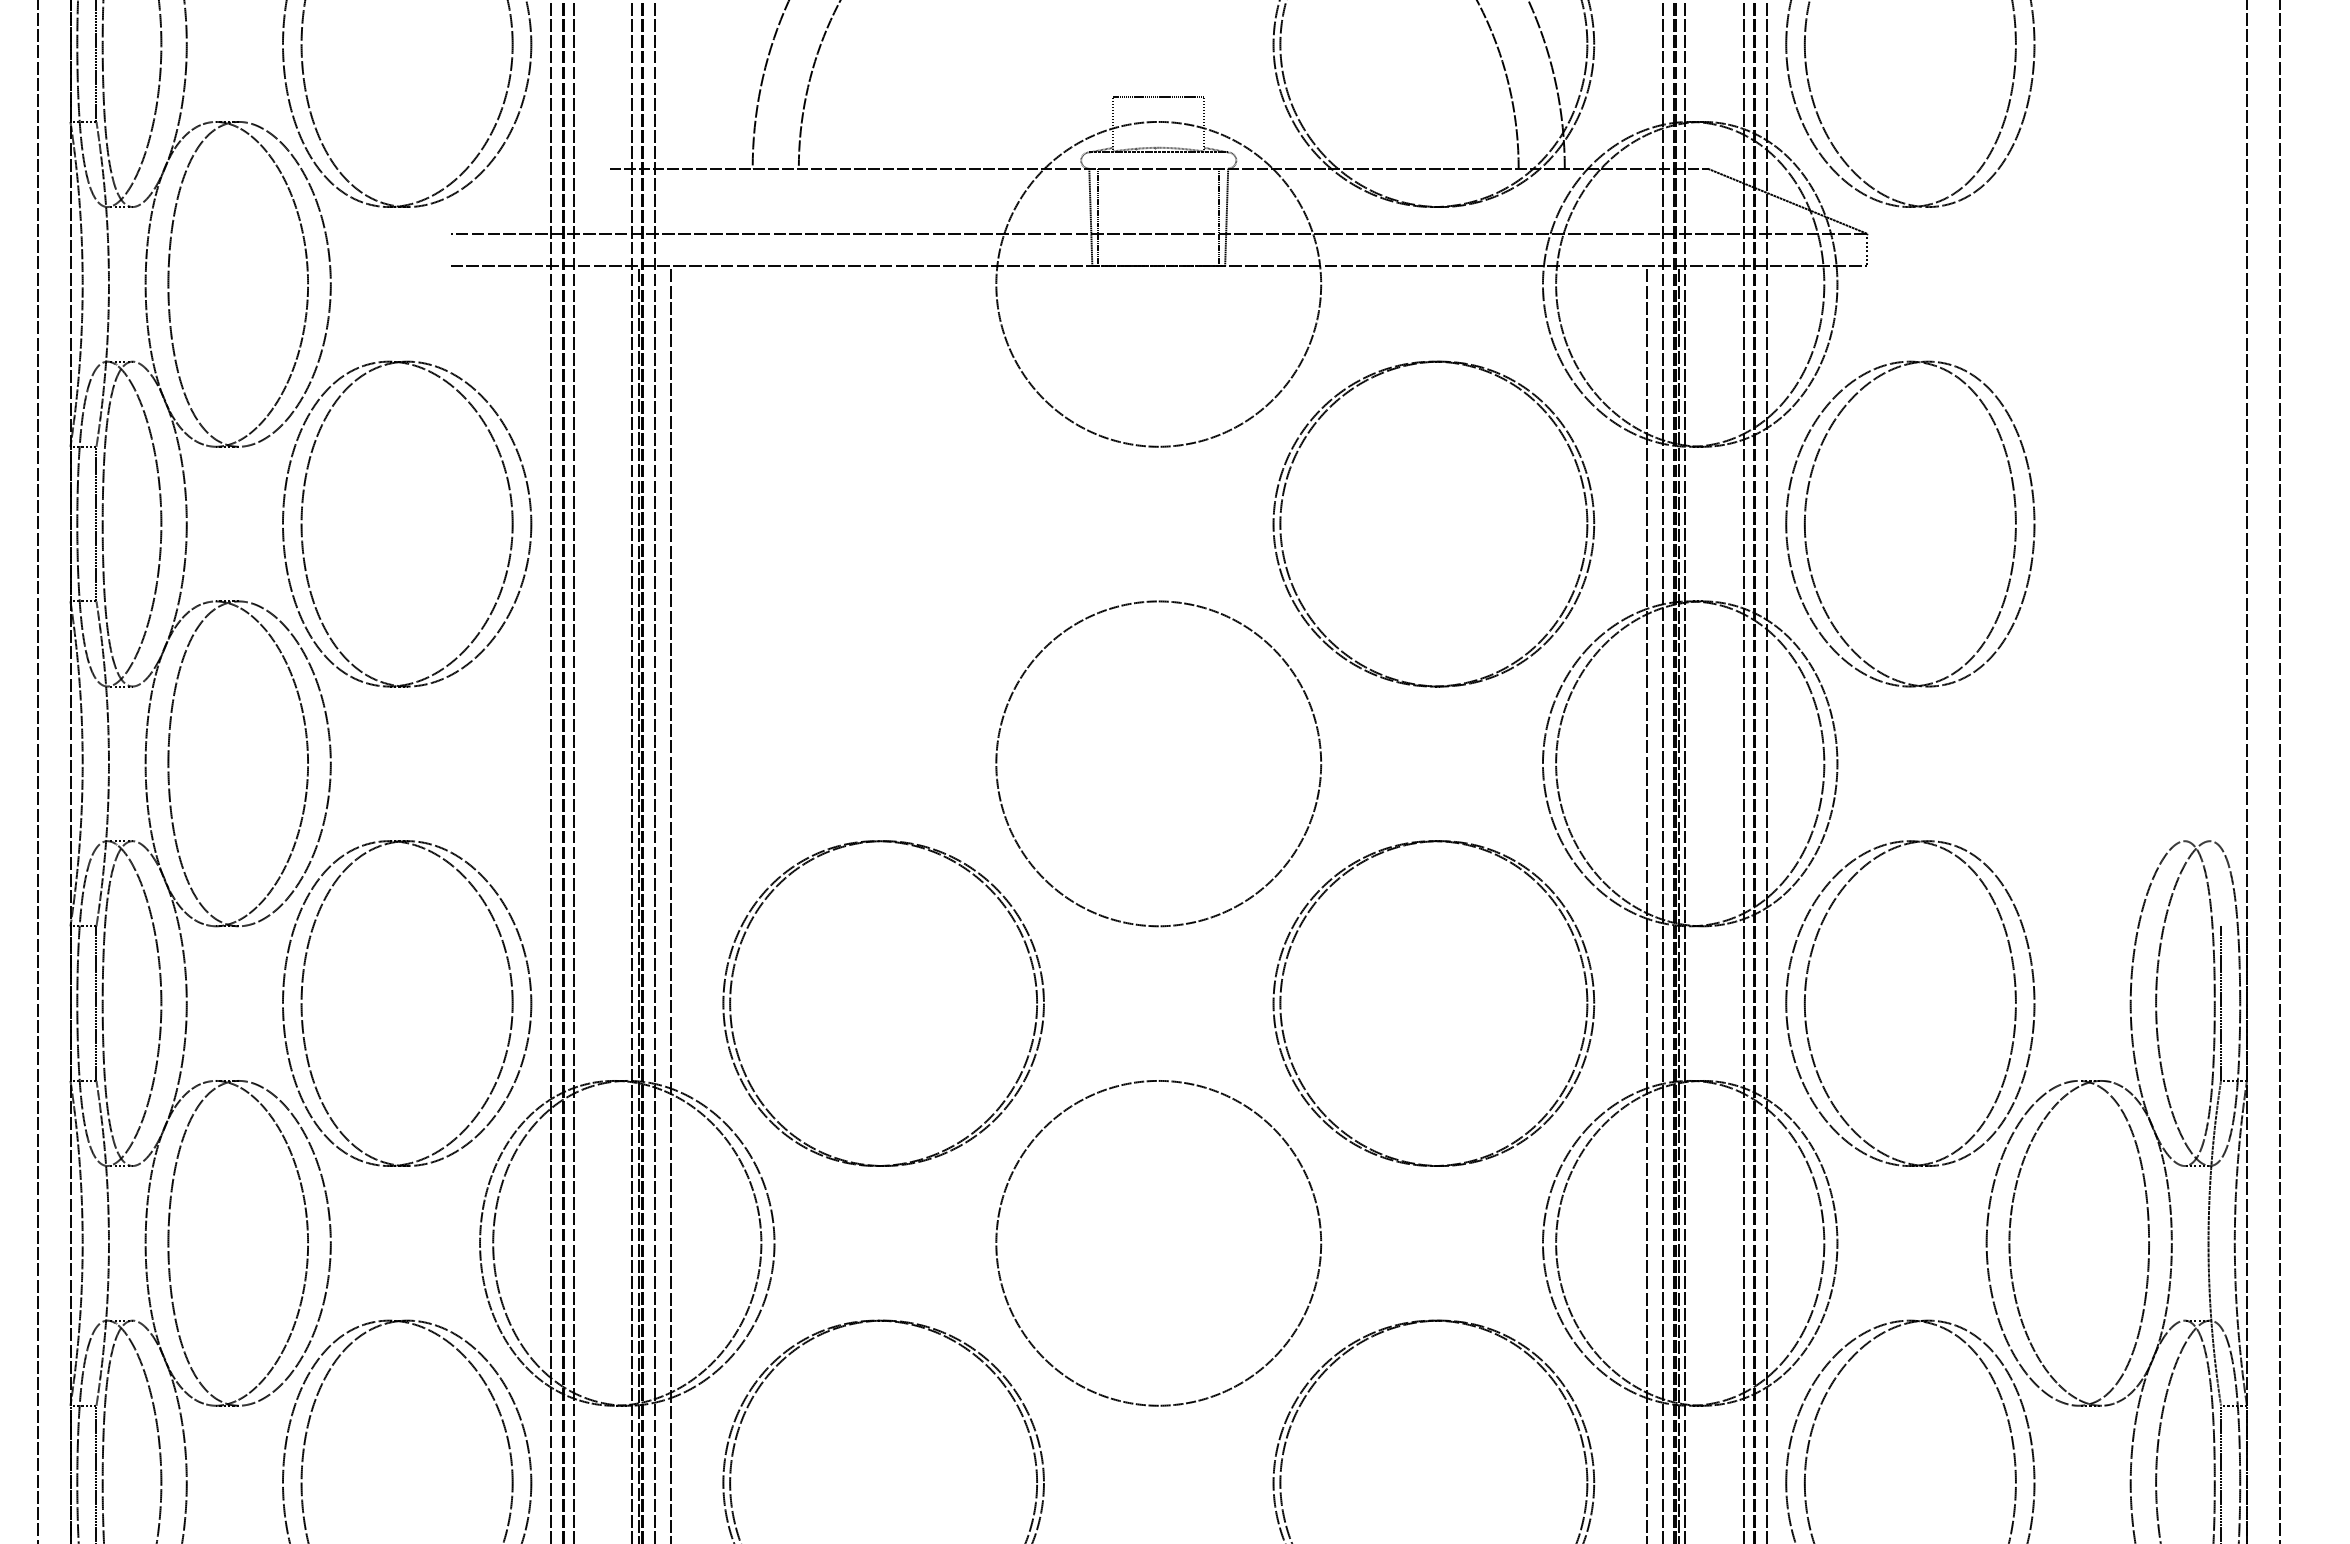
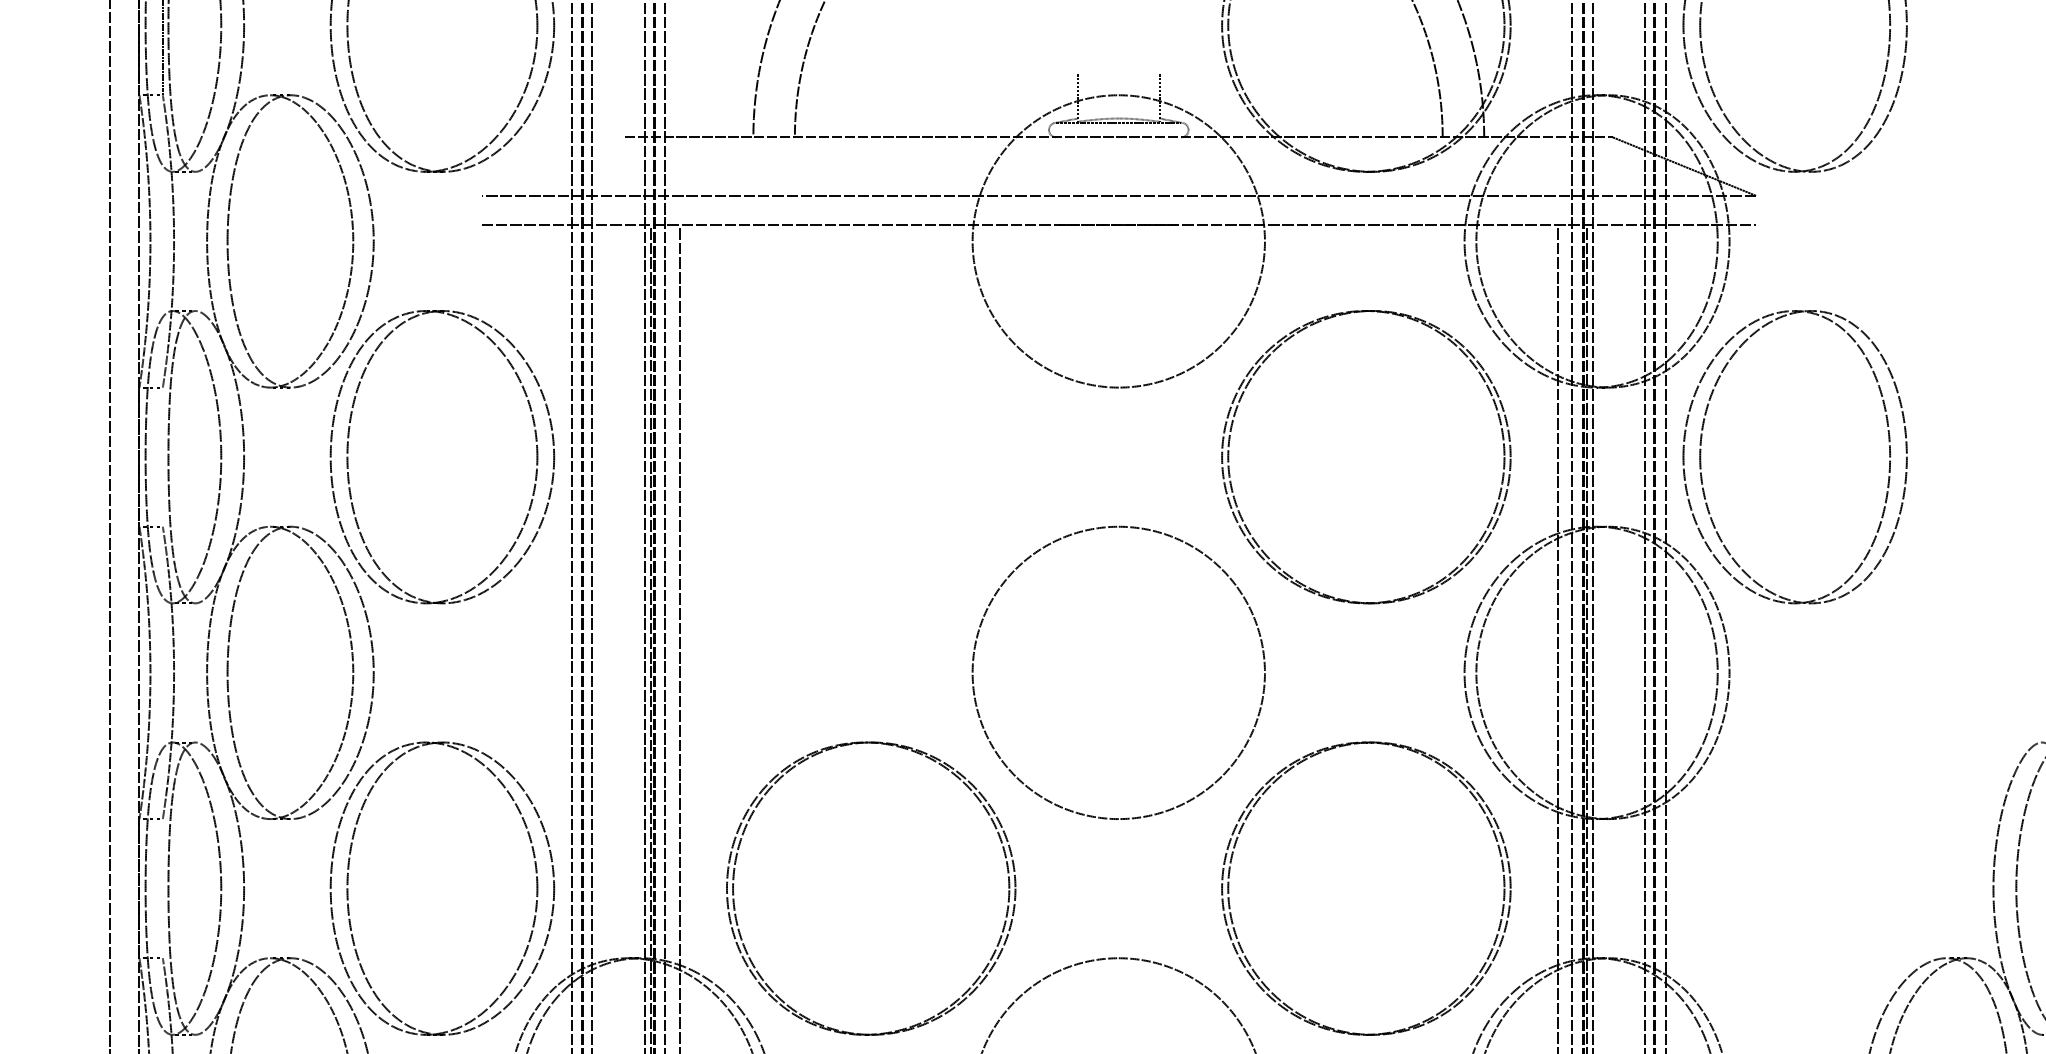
line: (1158, 97) -> (1118, 73), removed
line: (1090, 217) -> (1057, 181), removed
line: (1098, 217) -> (1064, 181), removed
line: (1219, 217) -> (1173, 181), removed
line: (1226, 217) -> (1179, 181), removed
line: (1866, 249) -> (1755, 210), removed
line: (96, 523) -> (162, 456), removed
part: (2014, 996) -> (1888, 882), removed
line: (96, 1003) -> (162, 888), removed

